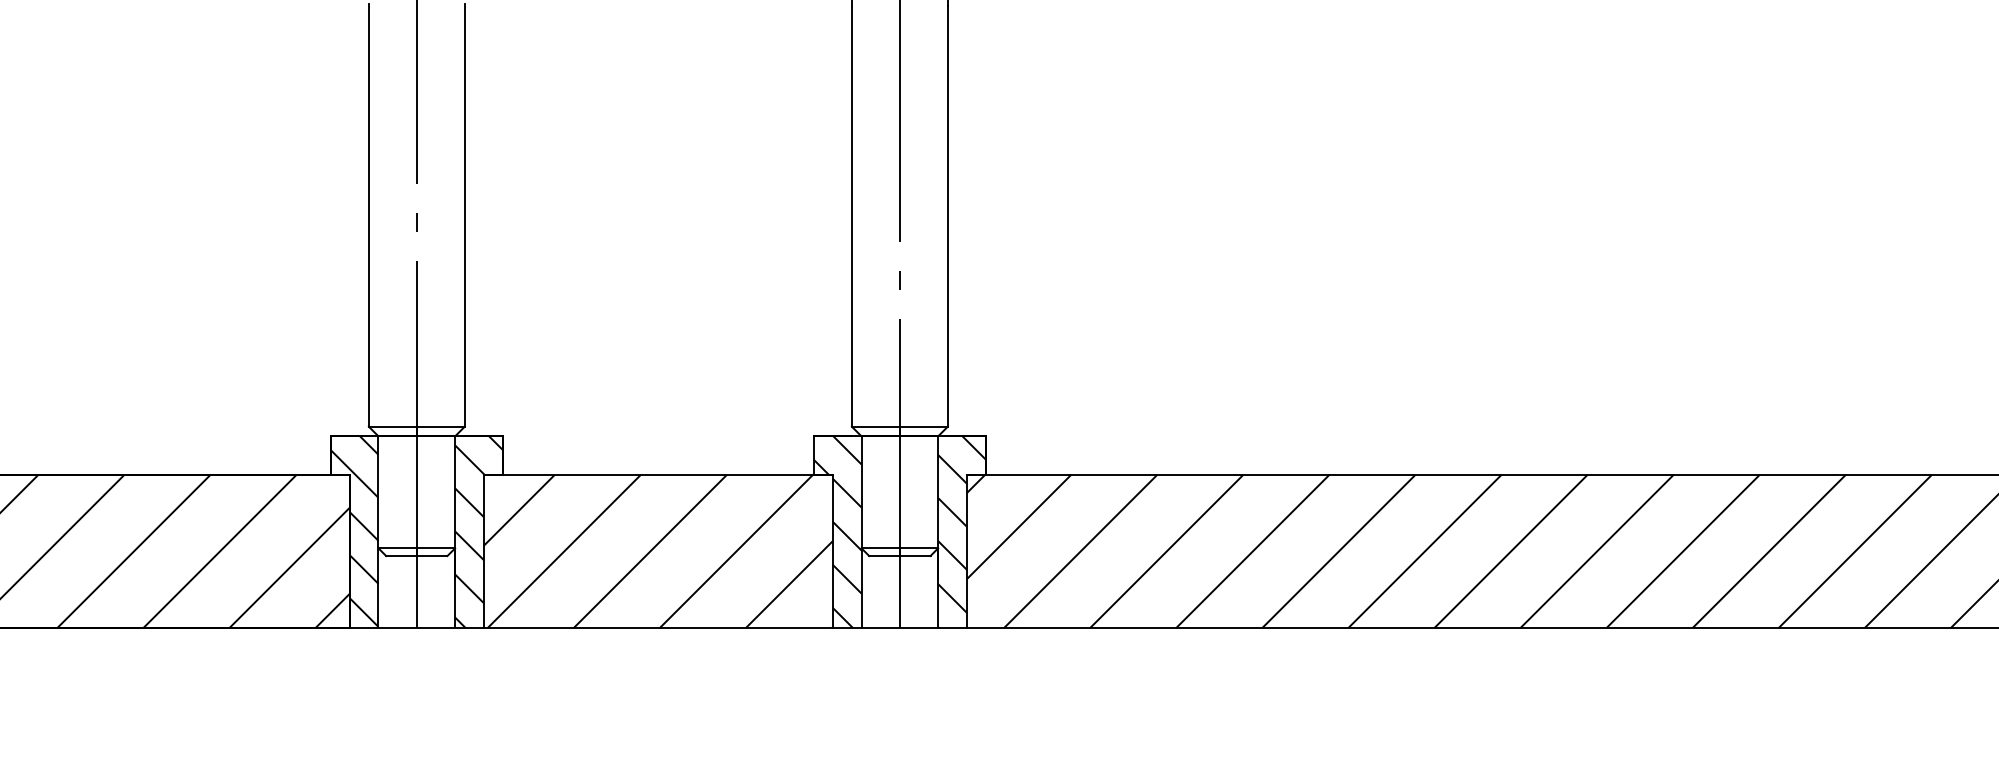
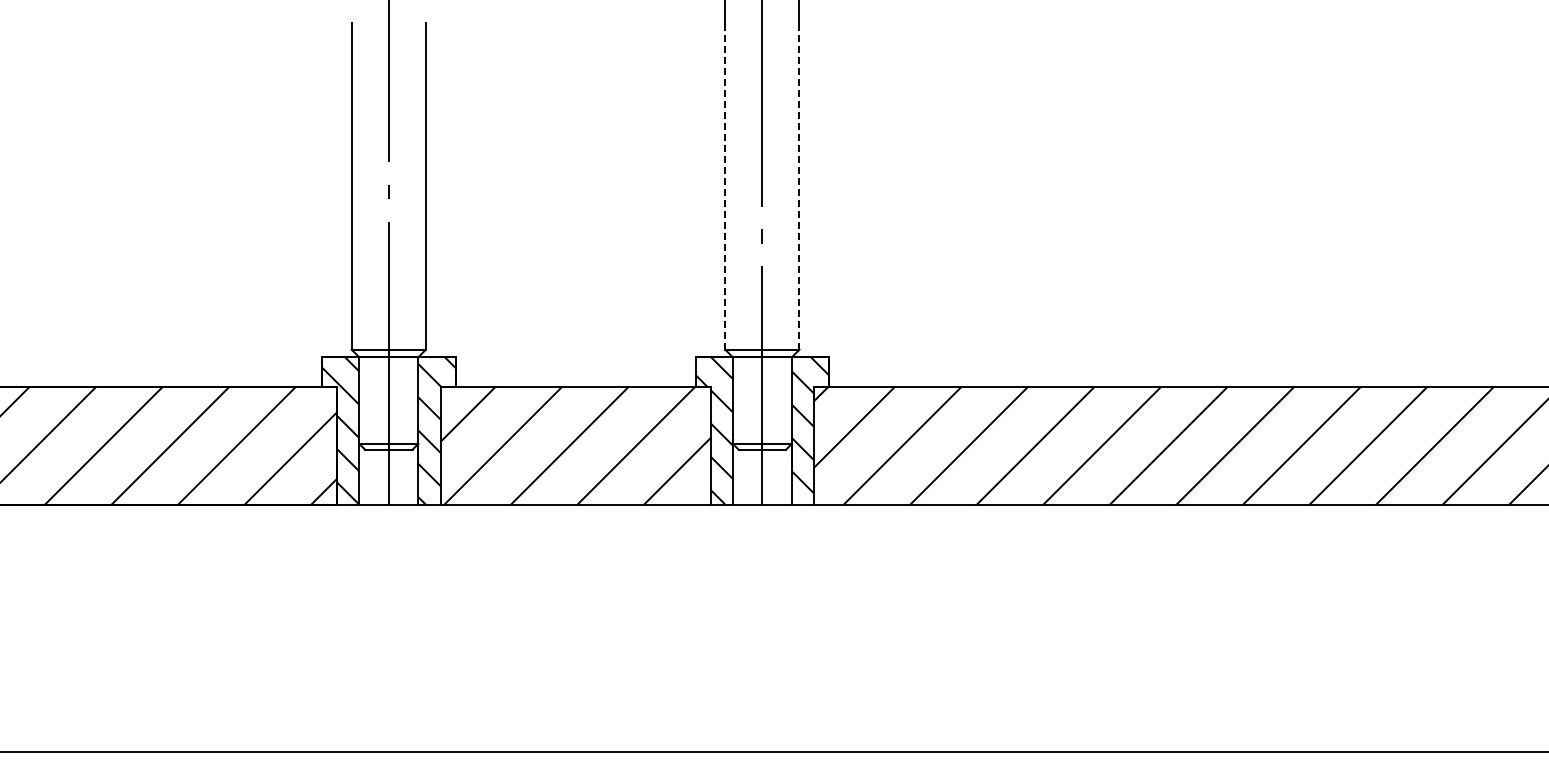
line: (852, 215) -> (725, 186), solid -> dashed
line: (947, 215) -> (799, 186), solid -> dashed

